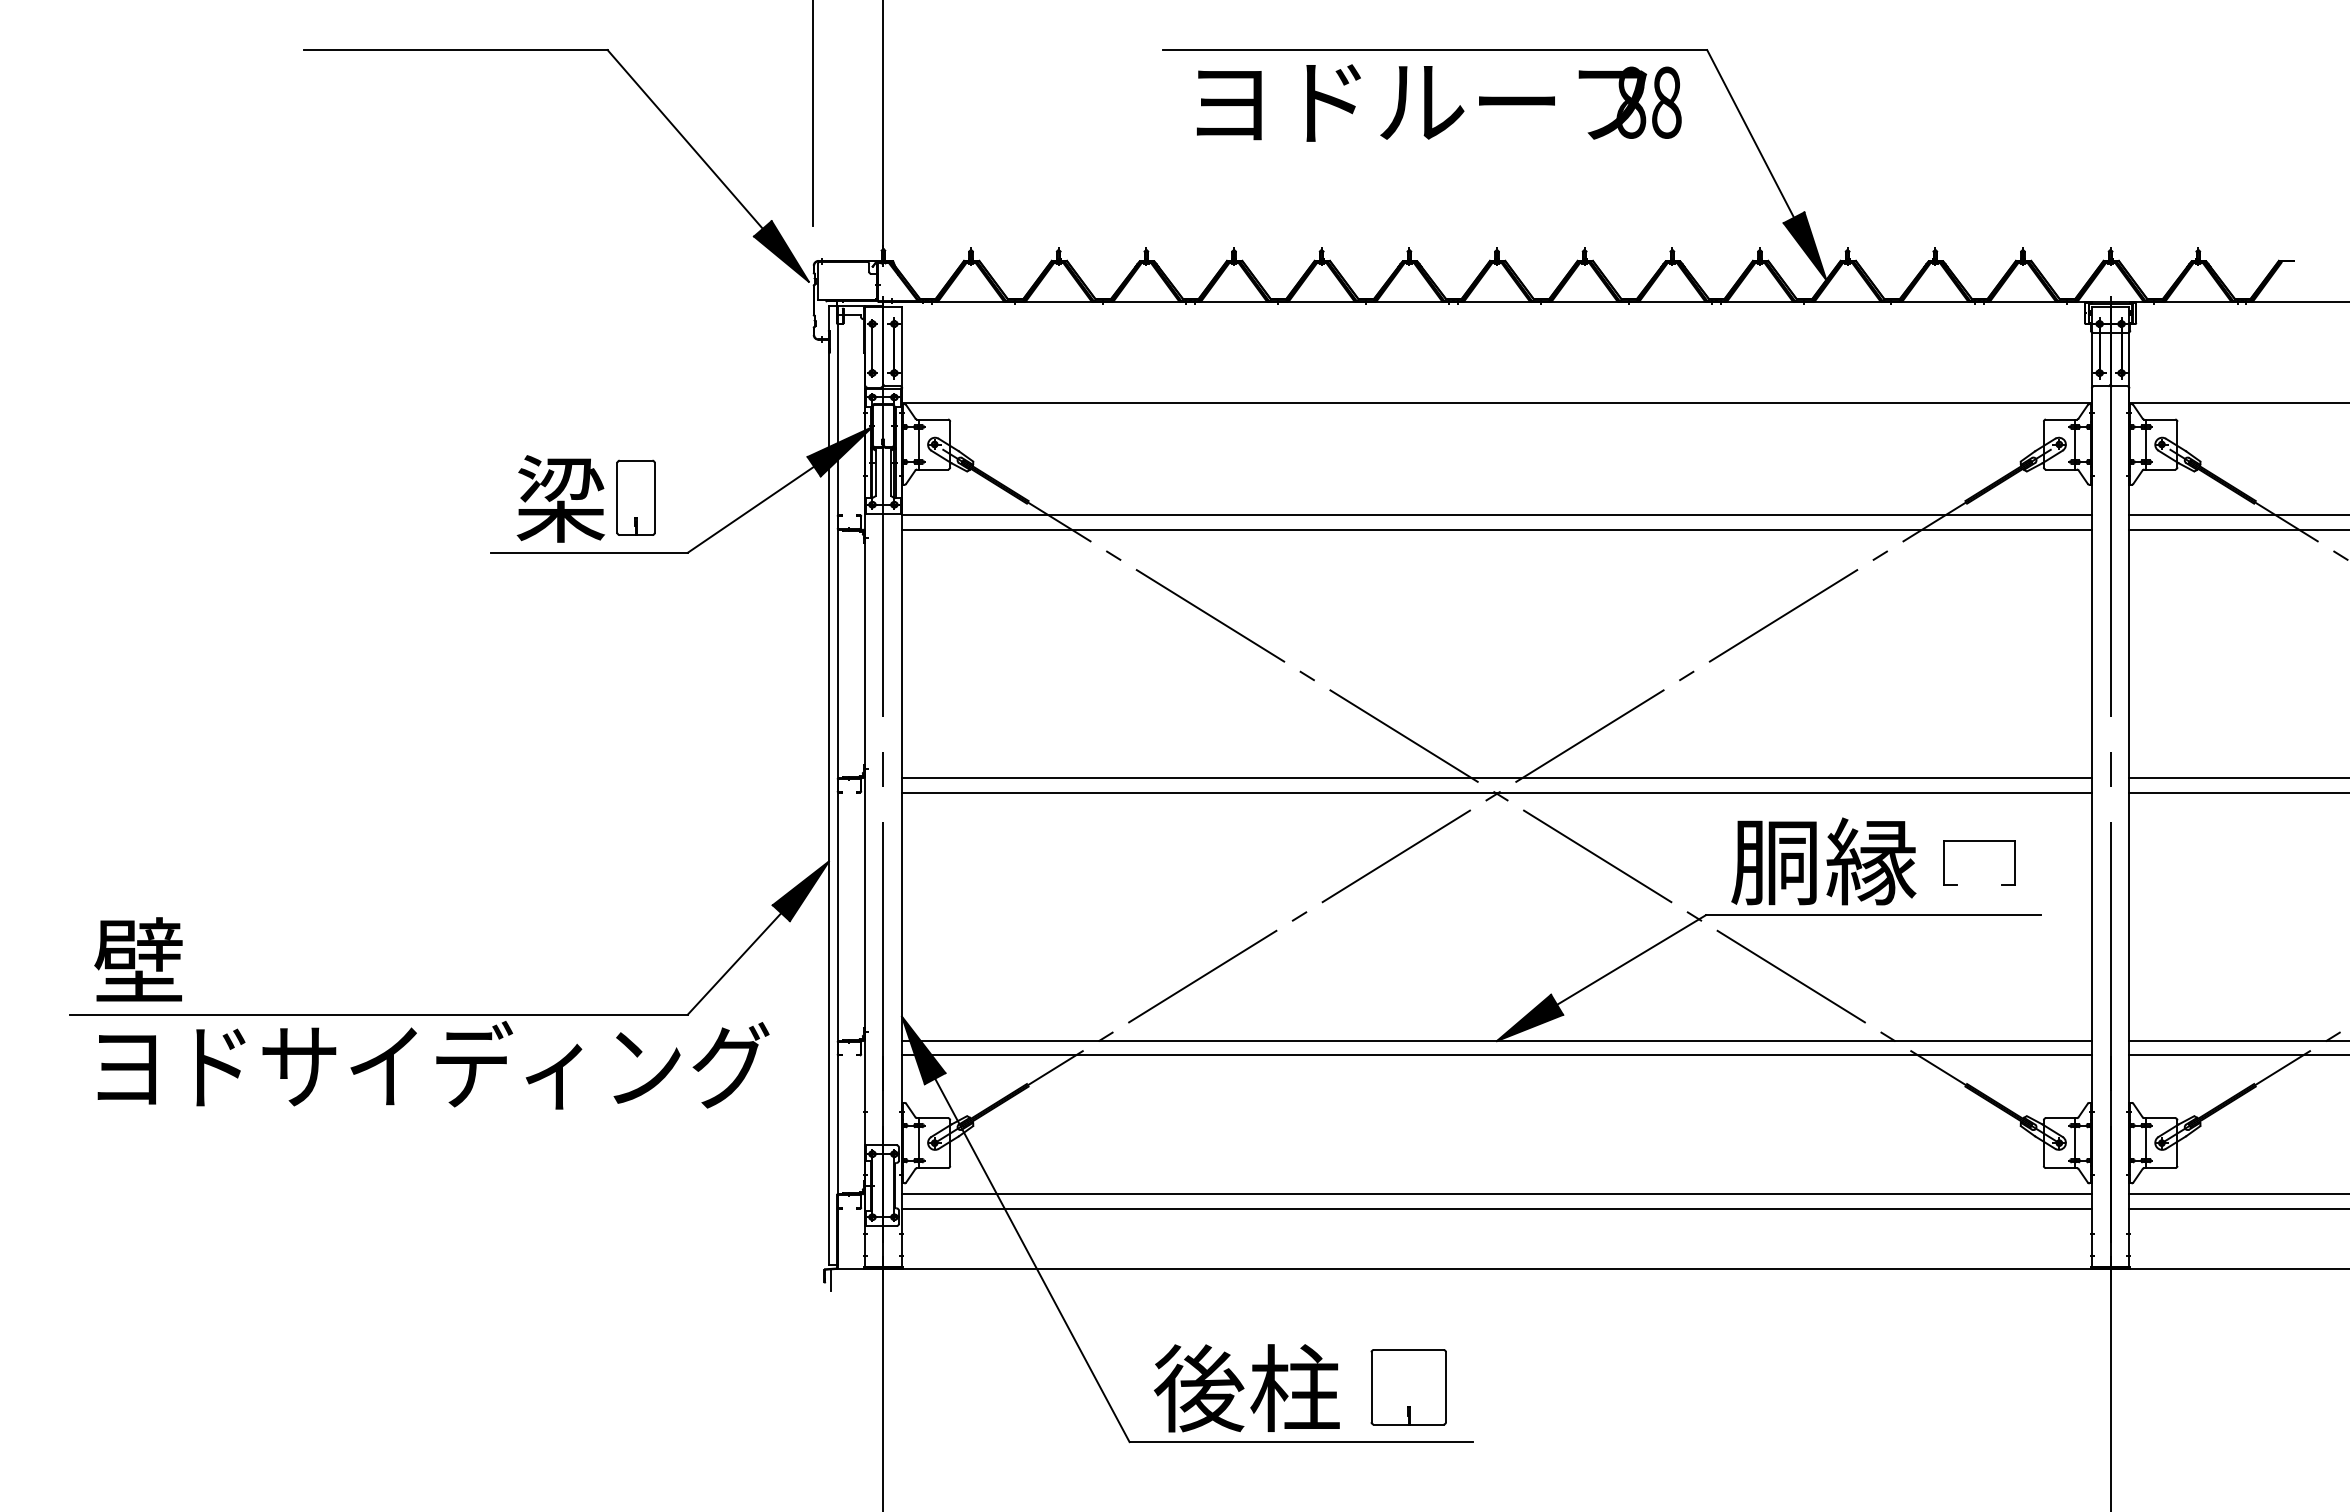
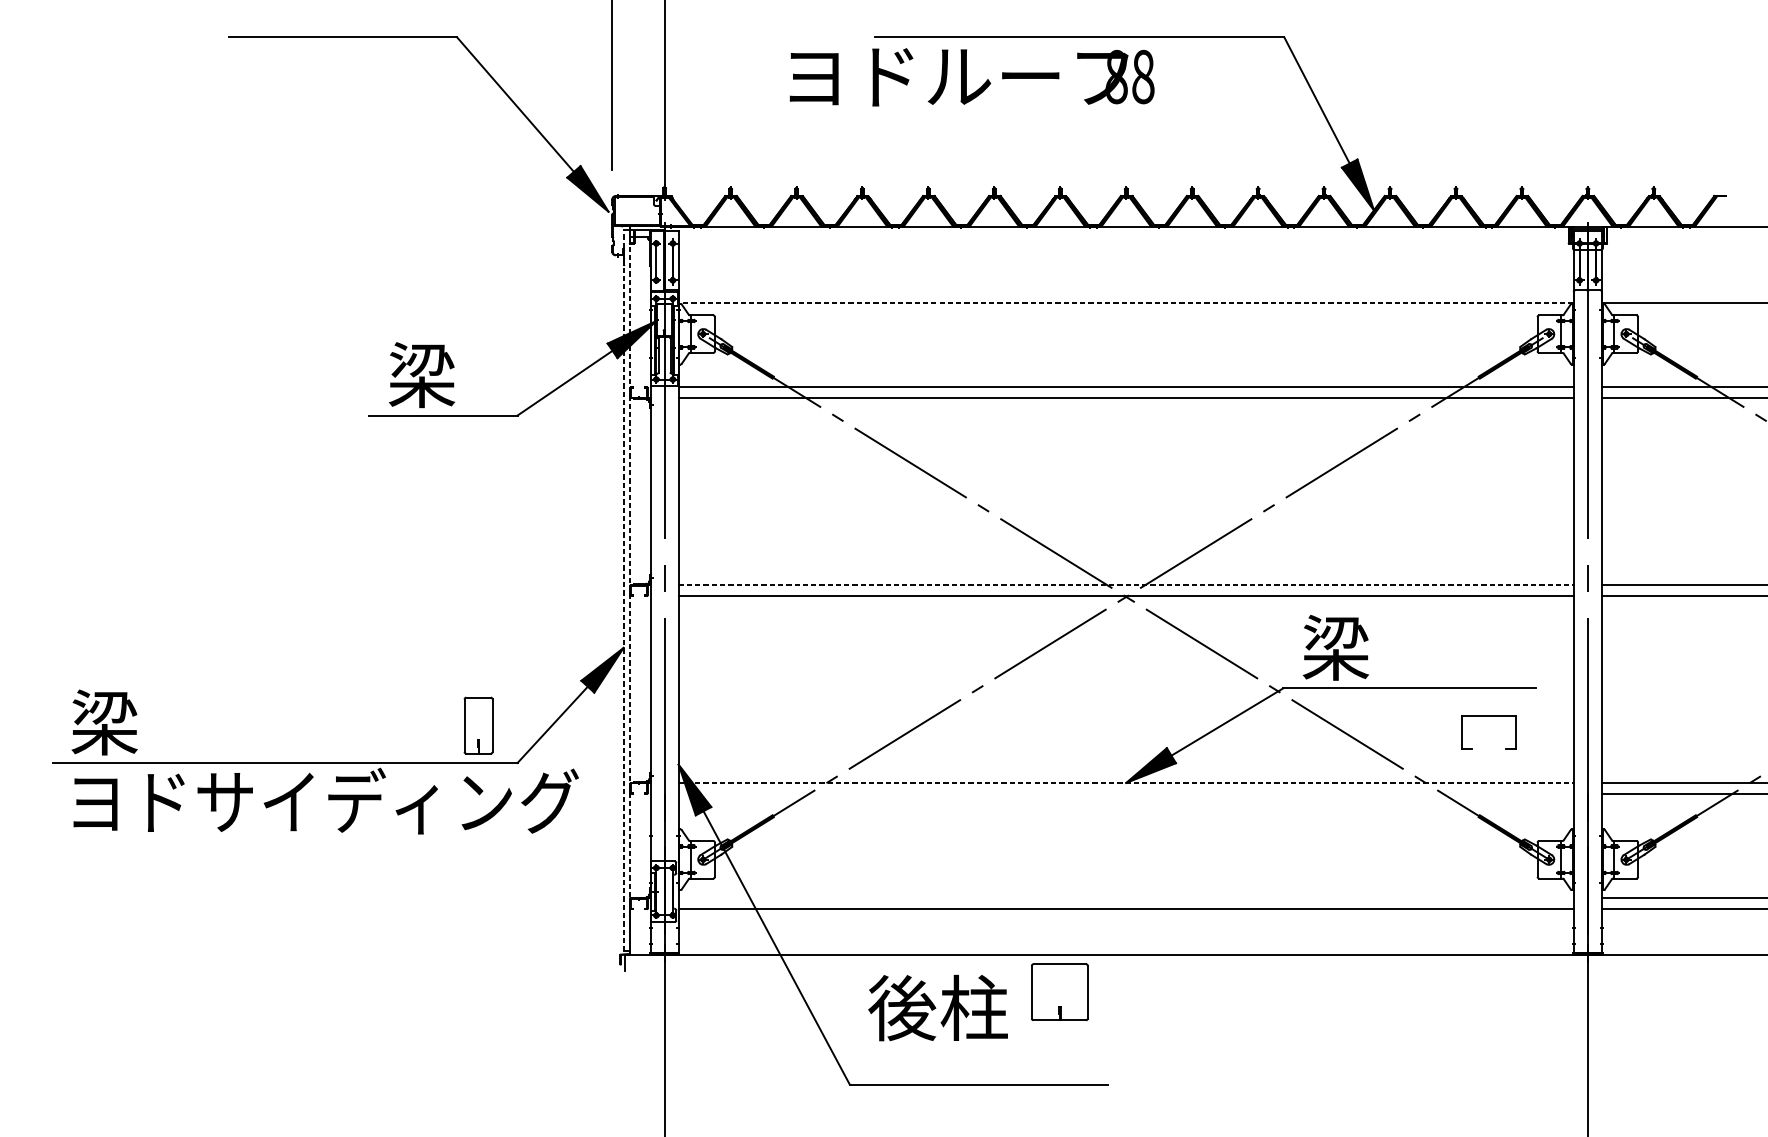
text: (1439, 102) -> (972, 76), moved
line: (1497, 402) -> (1126, 302), solid -> dashed
part: (635, 497) -> (478, 725), moved
line: (1497, 778) -> (1126, 585), solid -> dashed
line: (828, 785) -> (623, 590), solid -> dashed
line: (837, 786) -> (630, 591), solid -> dashed
part: (1979, 841) -> (1489, 716), moved
text: (1823, 861) -> (1371, 647), 胴縁 -> 梁
text: (138, 960) -> (104, 722), 壁 -> 梁
line: (1497, 1041) -> (1126, 783), solid -> dashed
line: (1496, 1055) -> (1125, 793), removed
line: (1496, 1194) -> (1125, 898), removed
part: (1408, 1387) -> (1059, 992), moved
text: (1246, 1388) -> (937, 1008), moved

